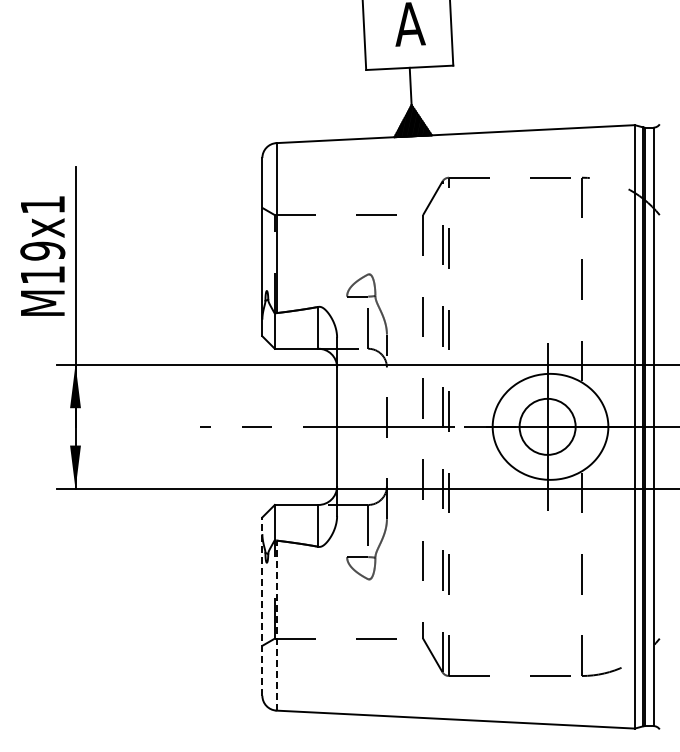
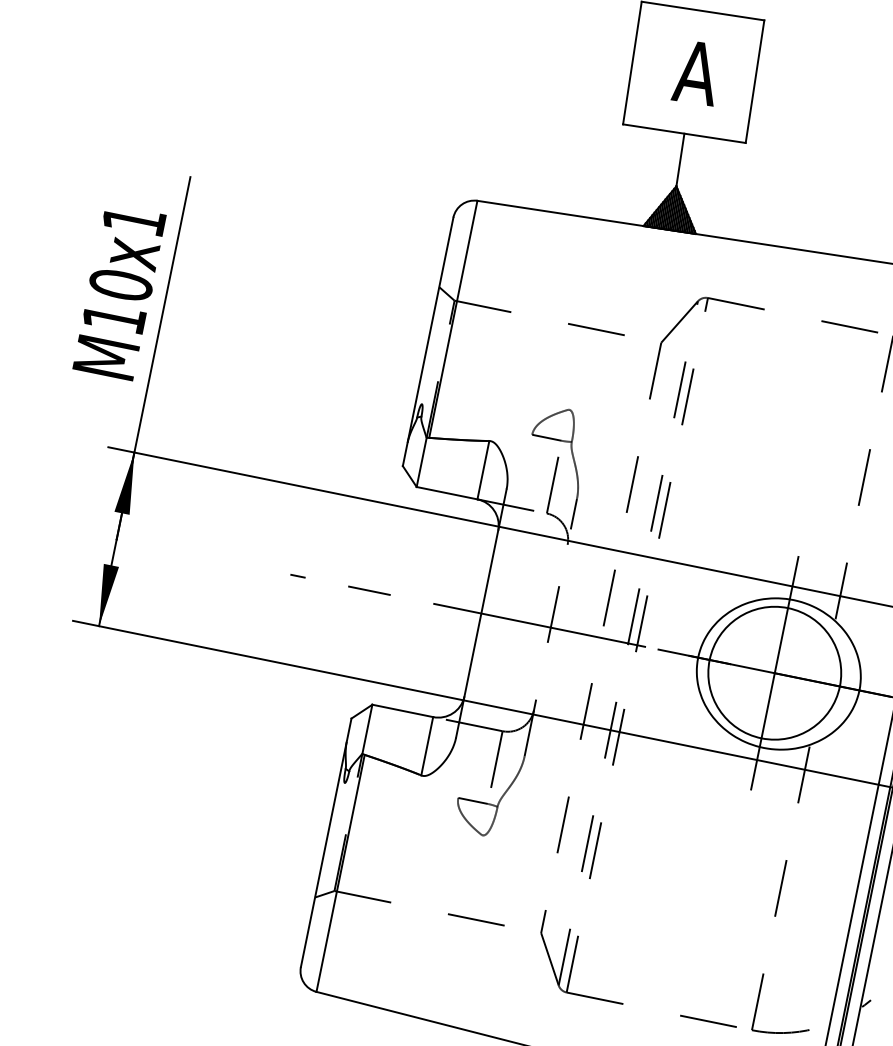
text: (42, 250) -> (120, 284), M19x1 -> M10x1
circle: (547, 426) -> (774, 672), size x1.67
line: (262, 606) -> (326, 842), dashed -> solid
line: (276, 625) -> (340, 873), dashed -> solid

